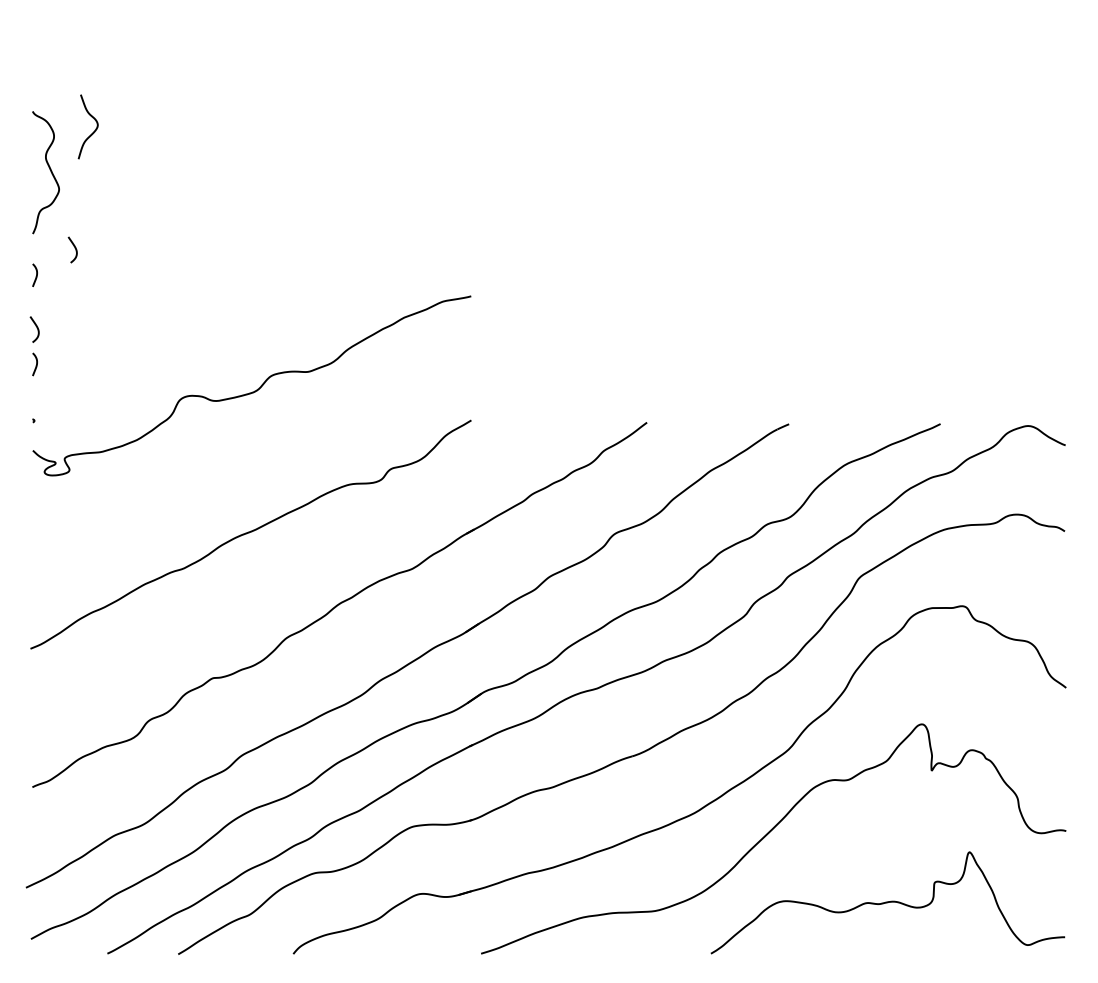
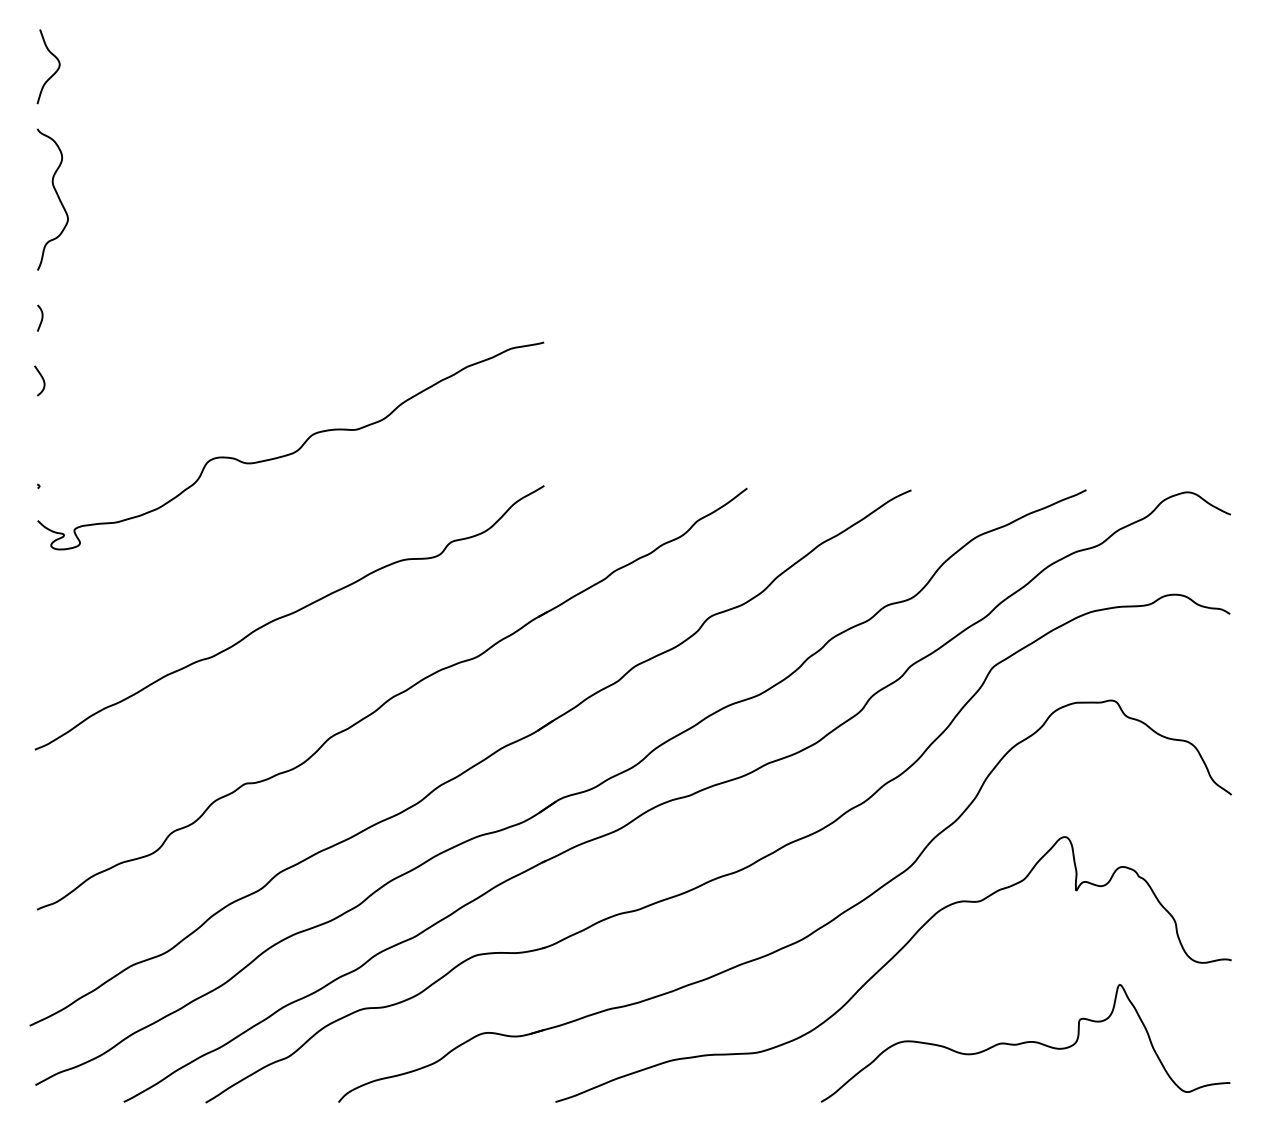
curve: (93, 131) -> (54, 72), moved
curve: (74, 247) -> (85, 286), removed
curve: (36, 363) -> (41, 420), removed

